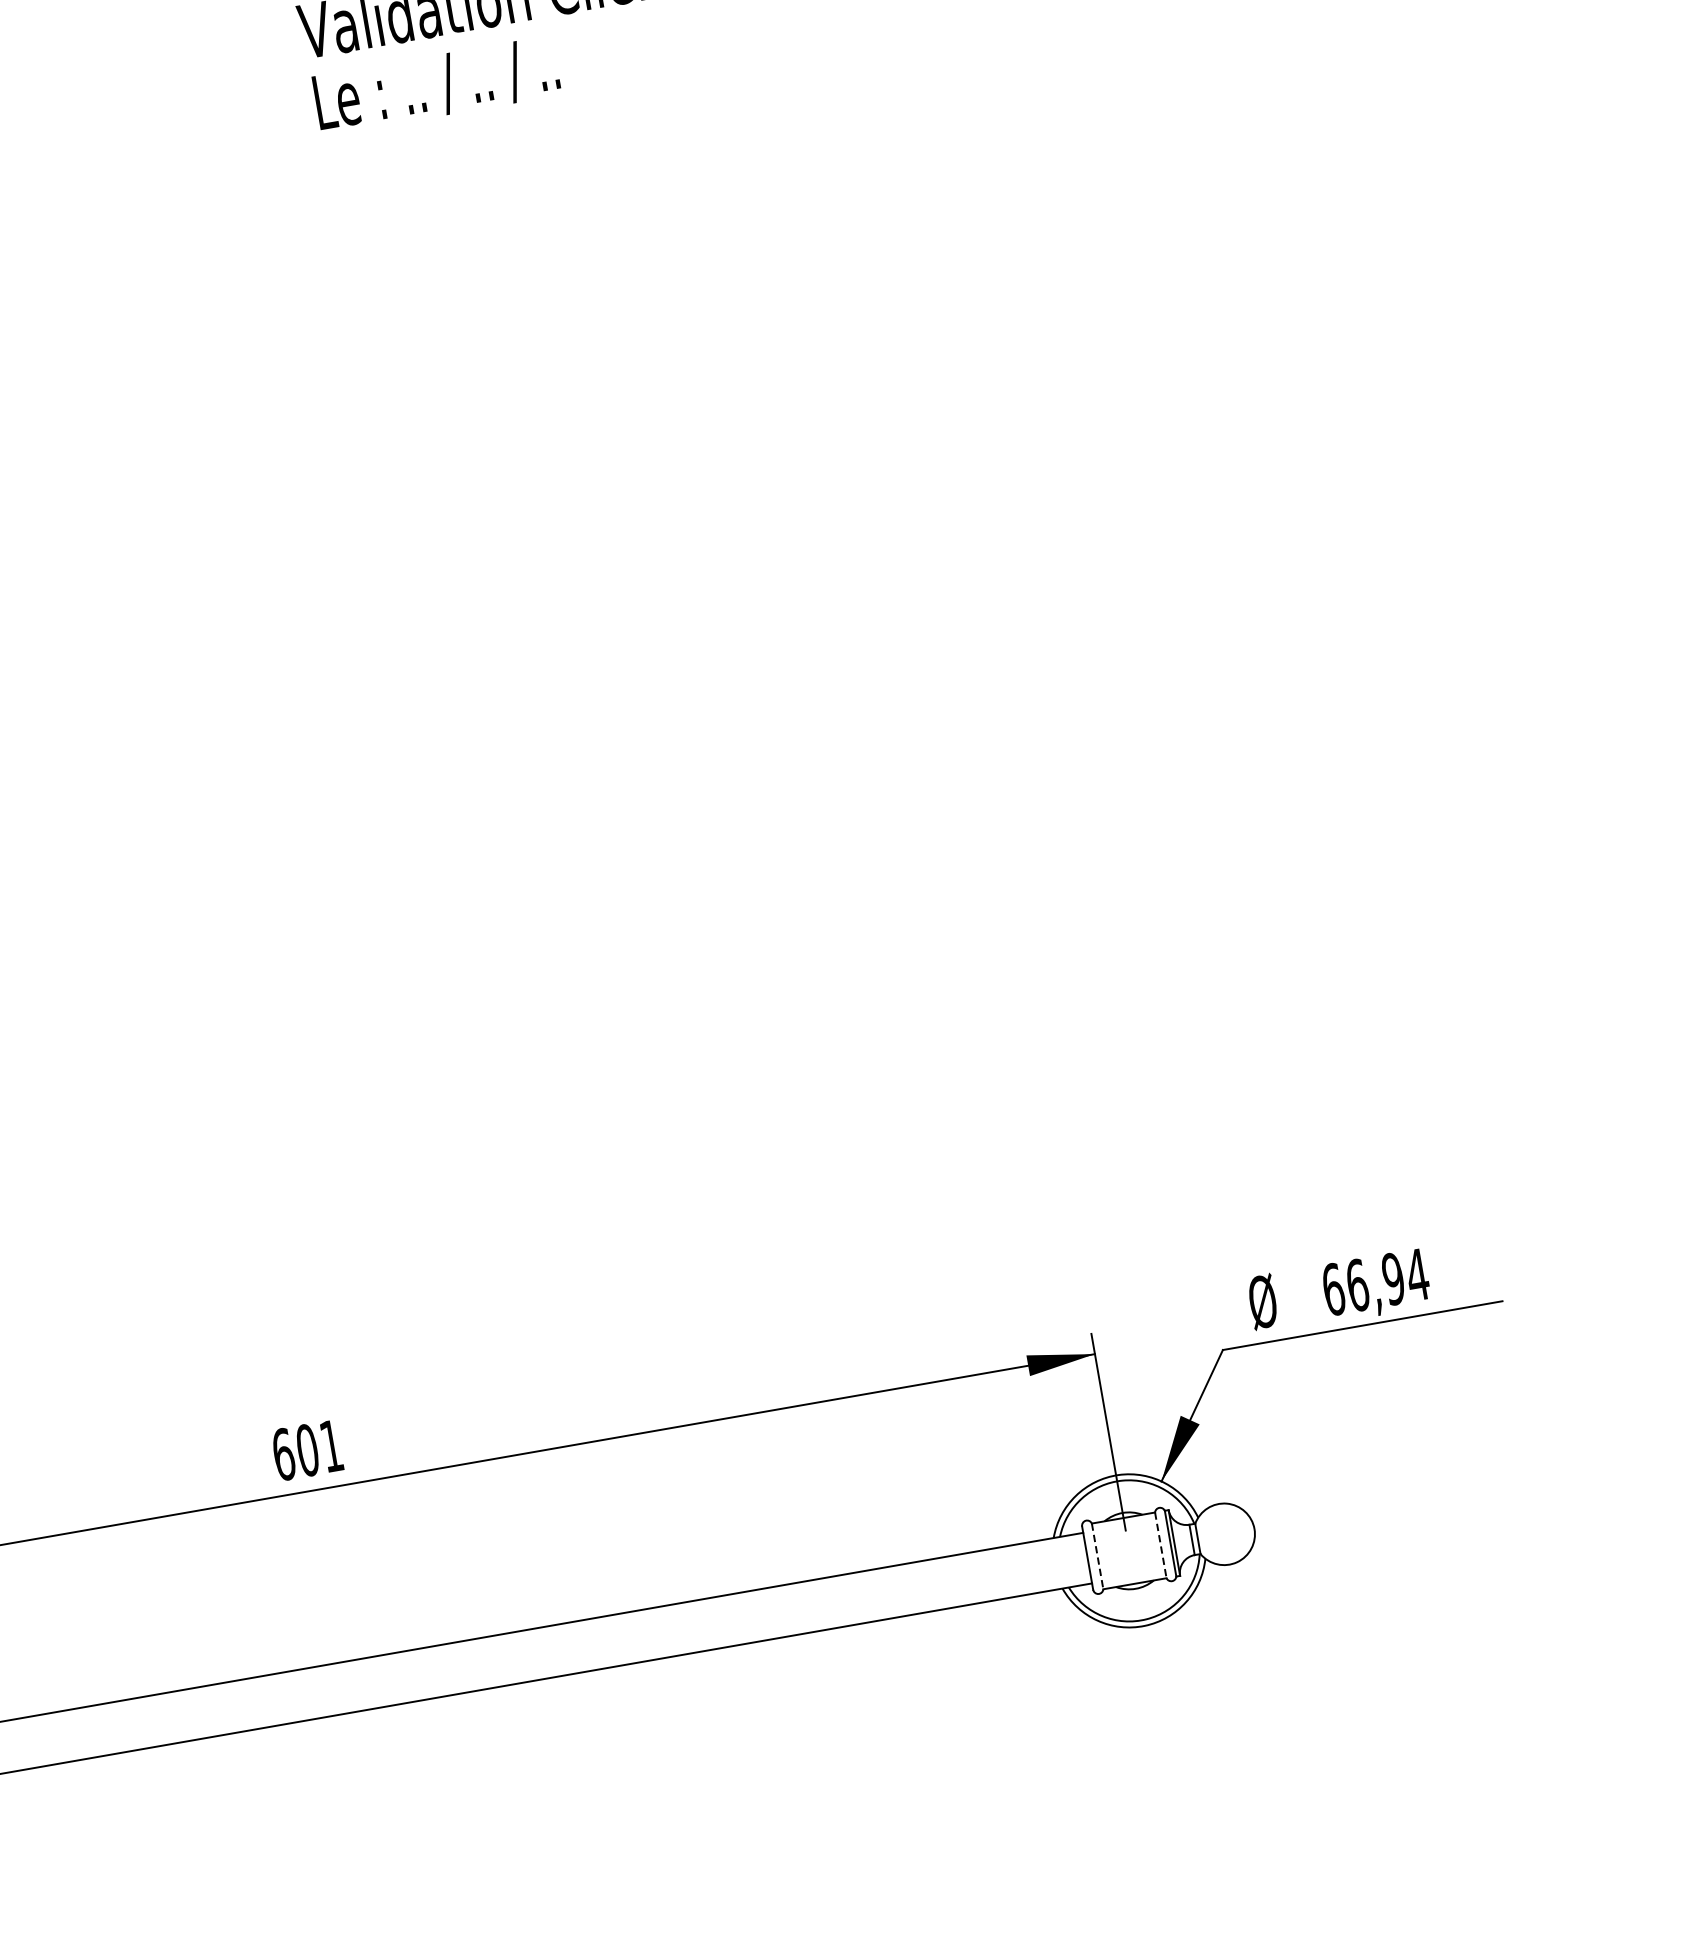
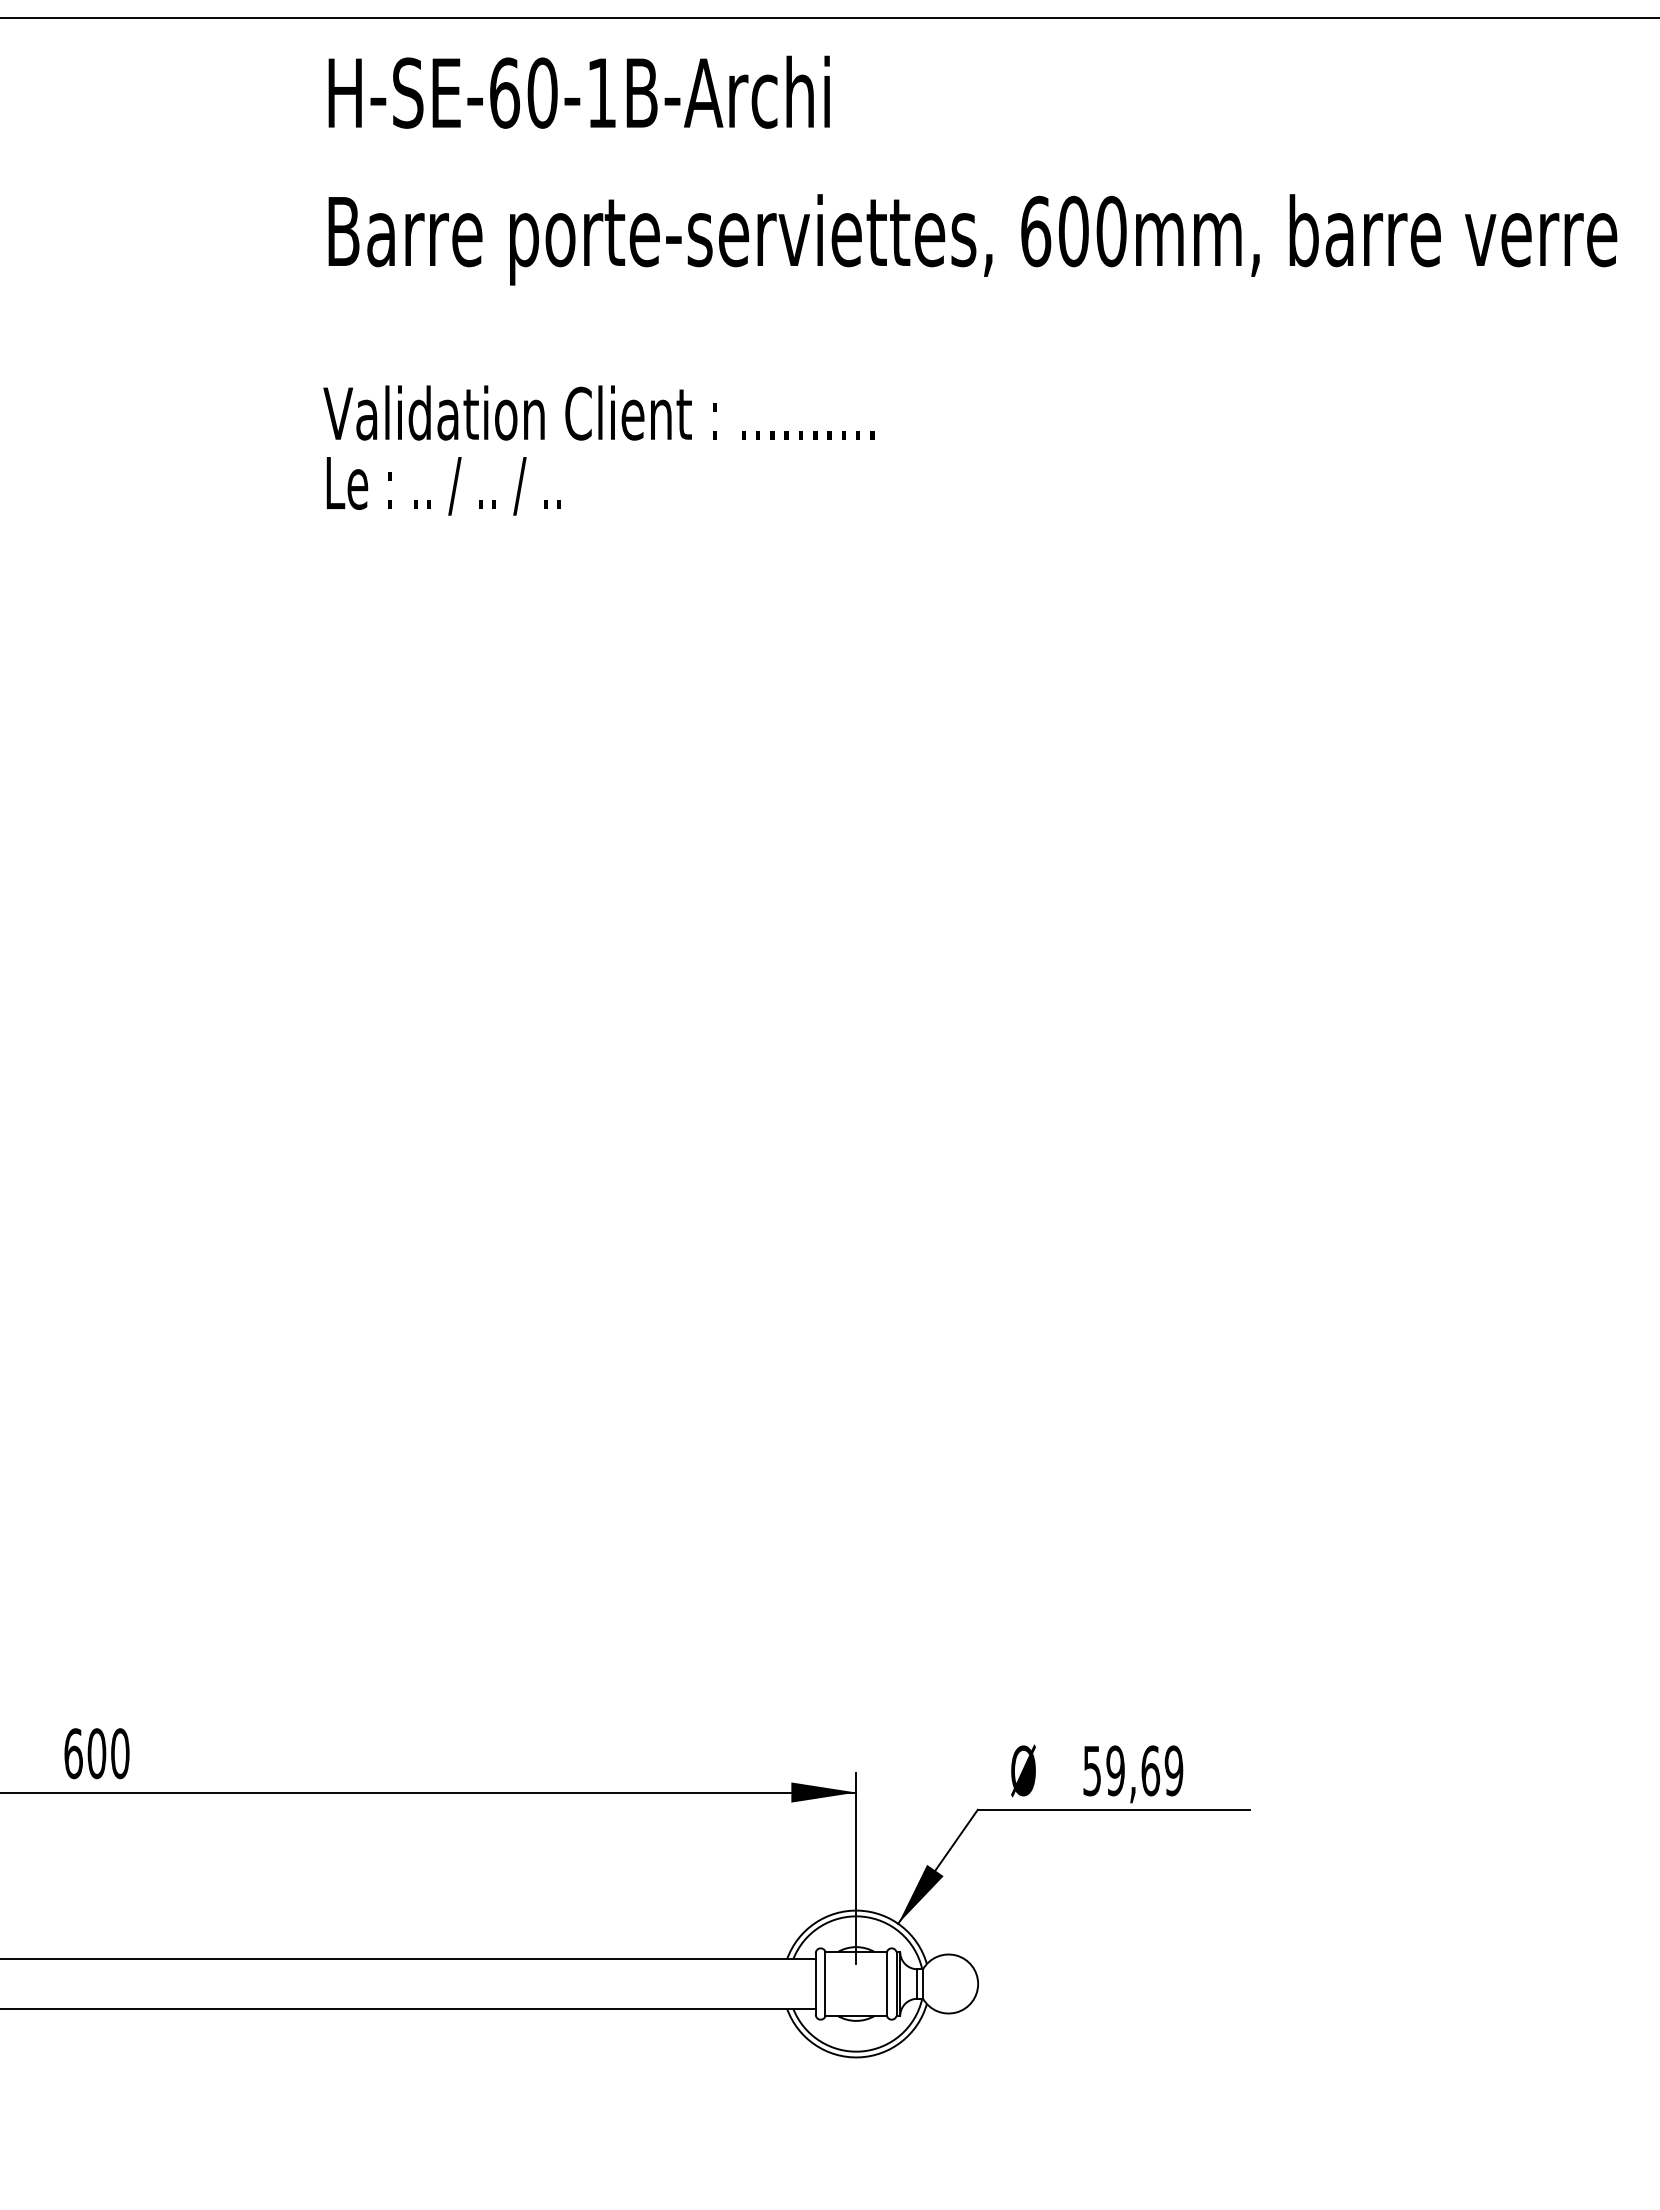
text: (1375, 1281) -> (1133, 1770), 66,94 -> 59,69
text: (331, 1445) -> (120, 1753), 601 -> 600
line: (1160, 1545) -> (886, 1984), dashed -> solid
line: (1097, 1556) -> (825, 1984), dashed -> solid

